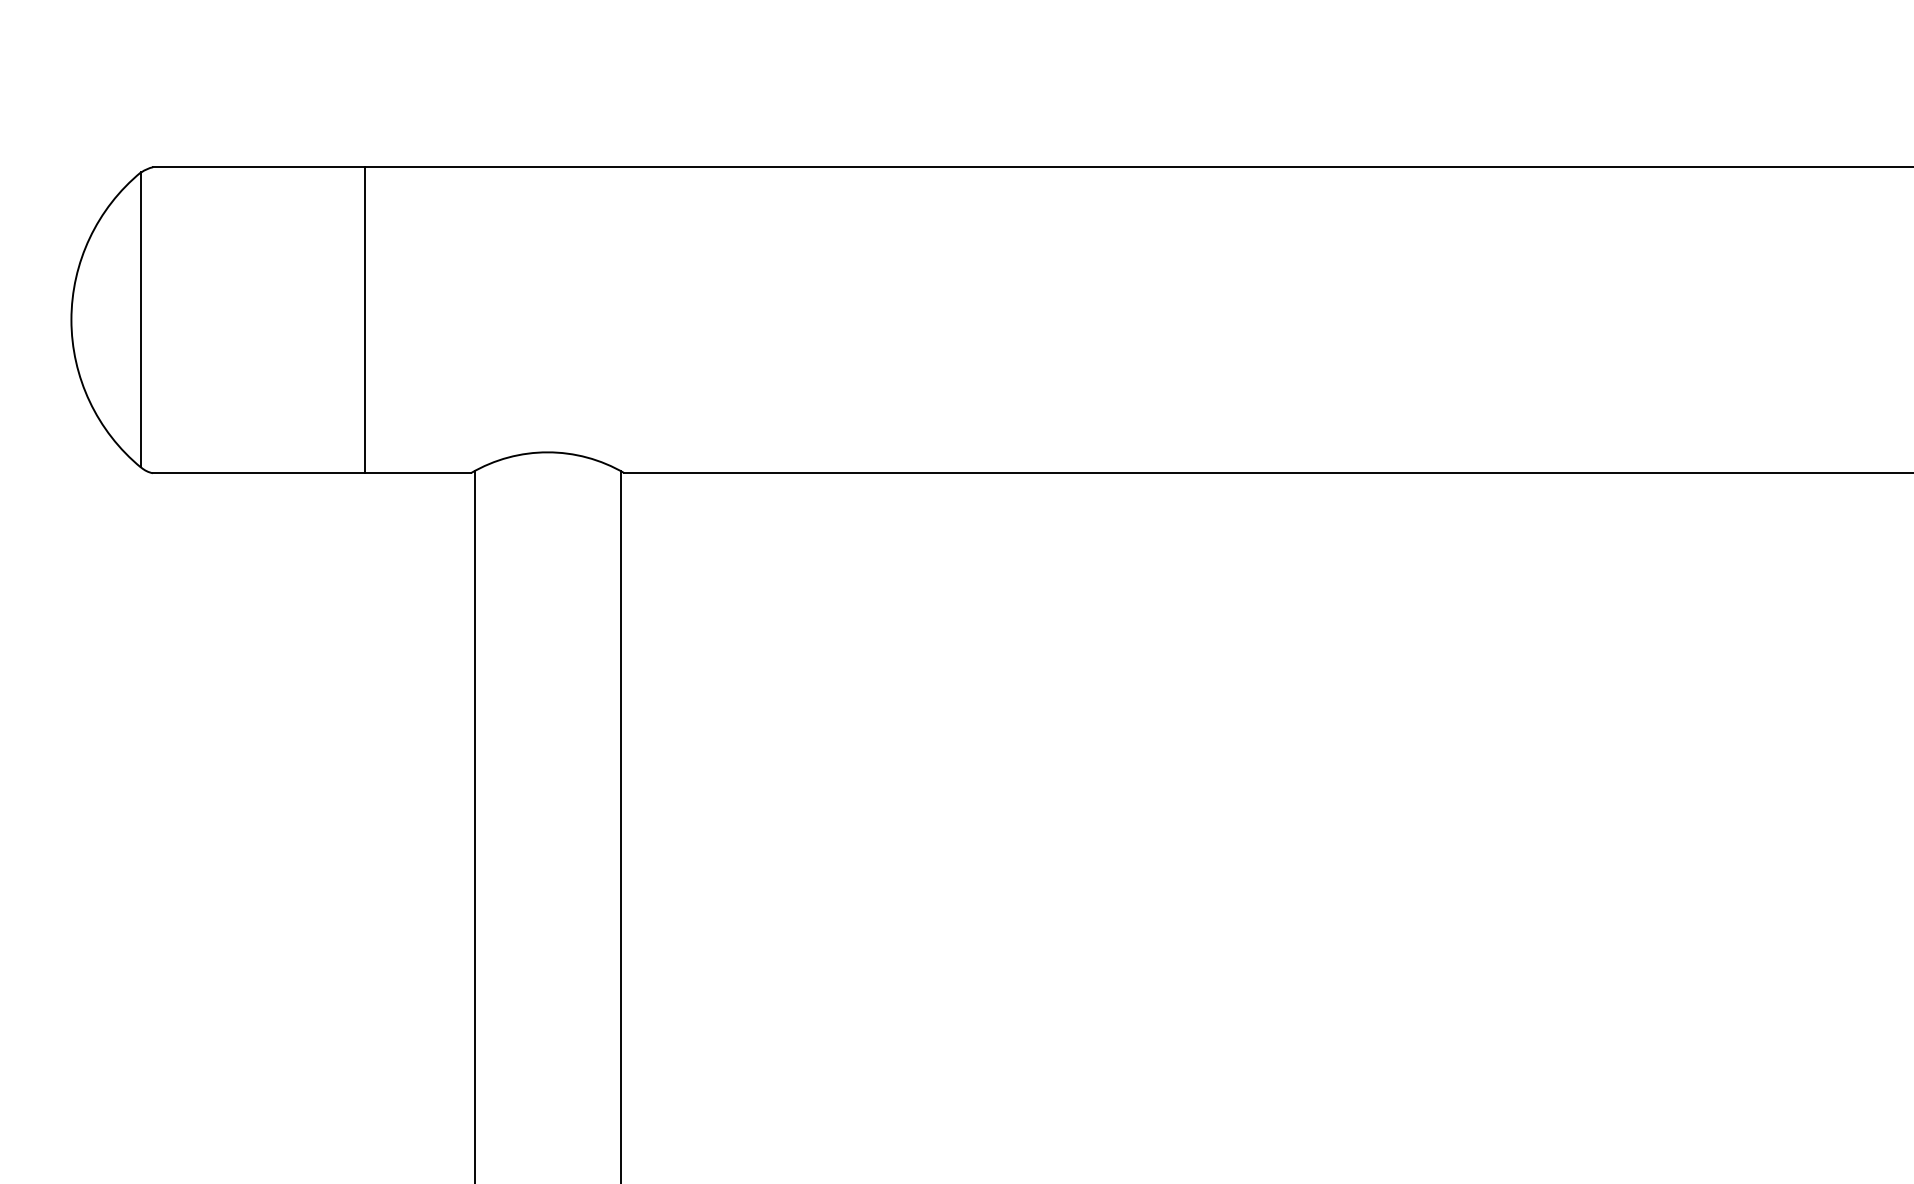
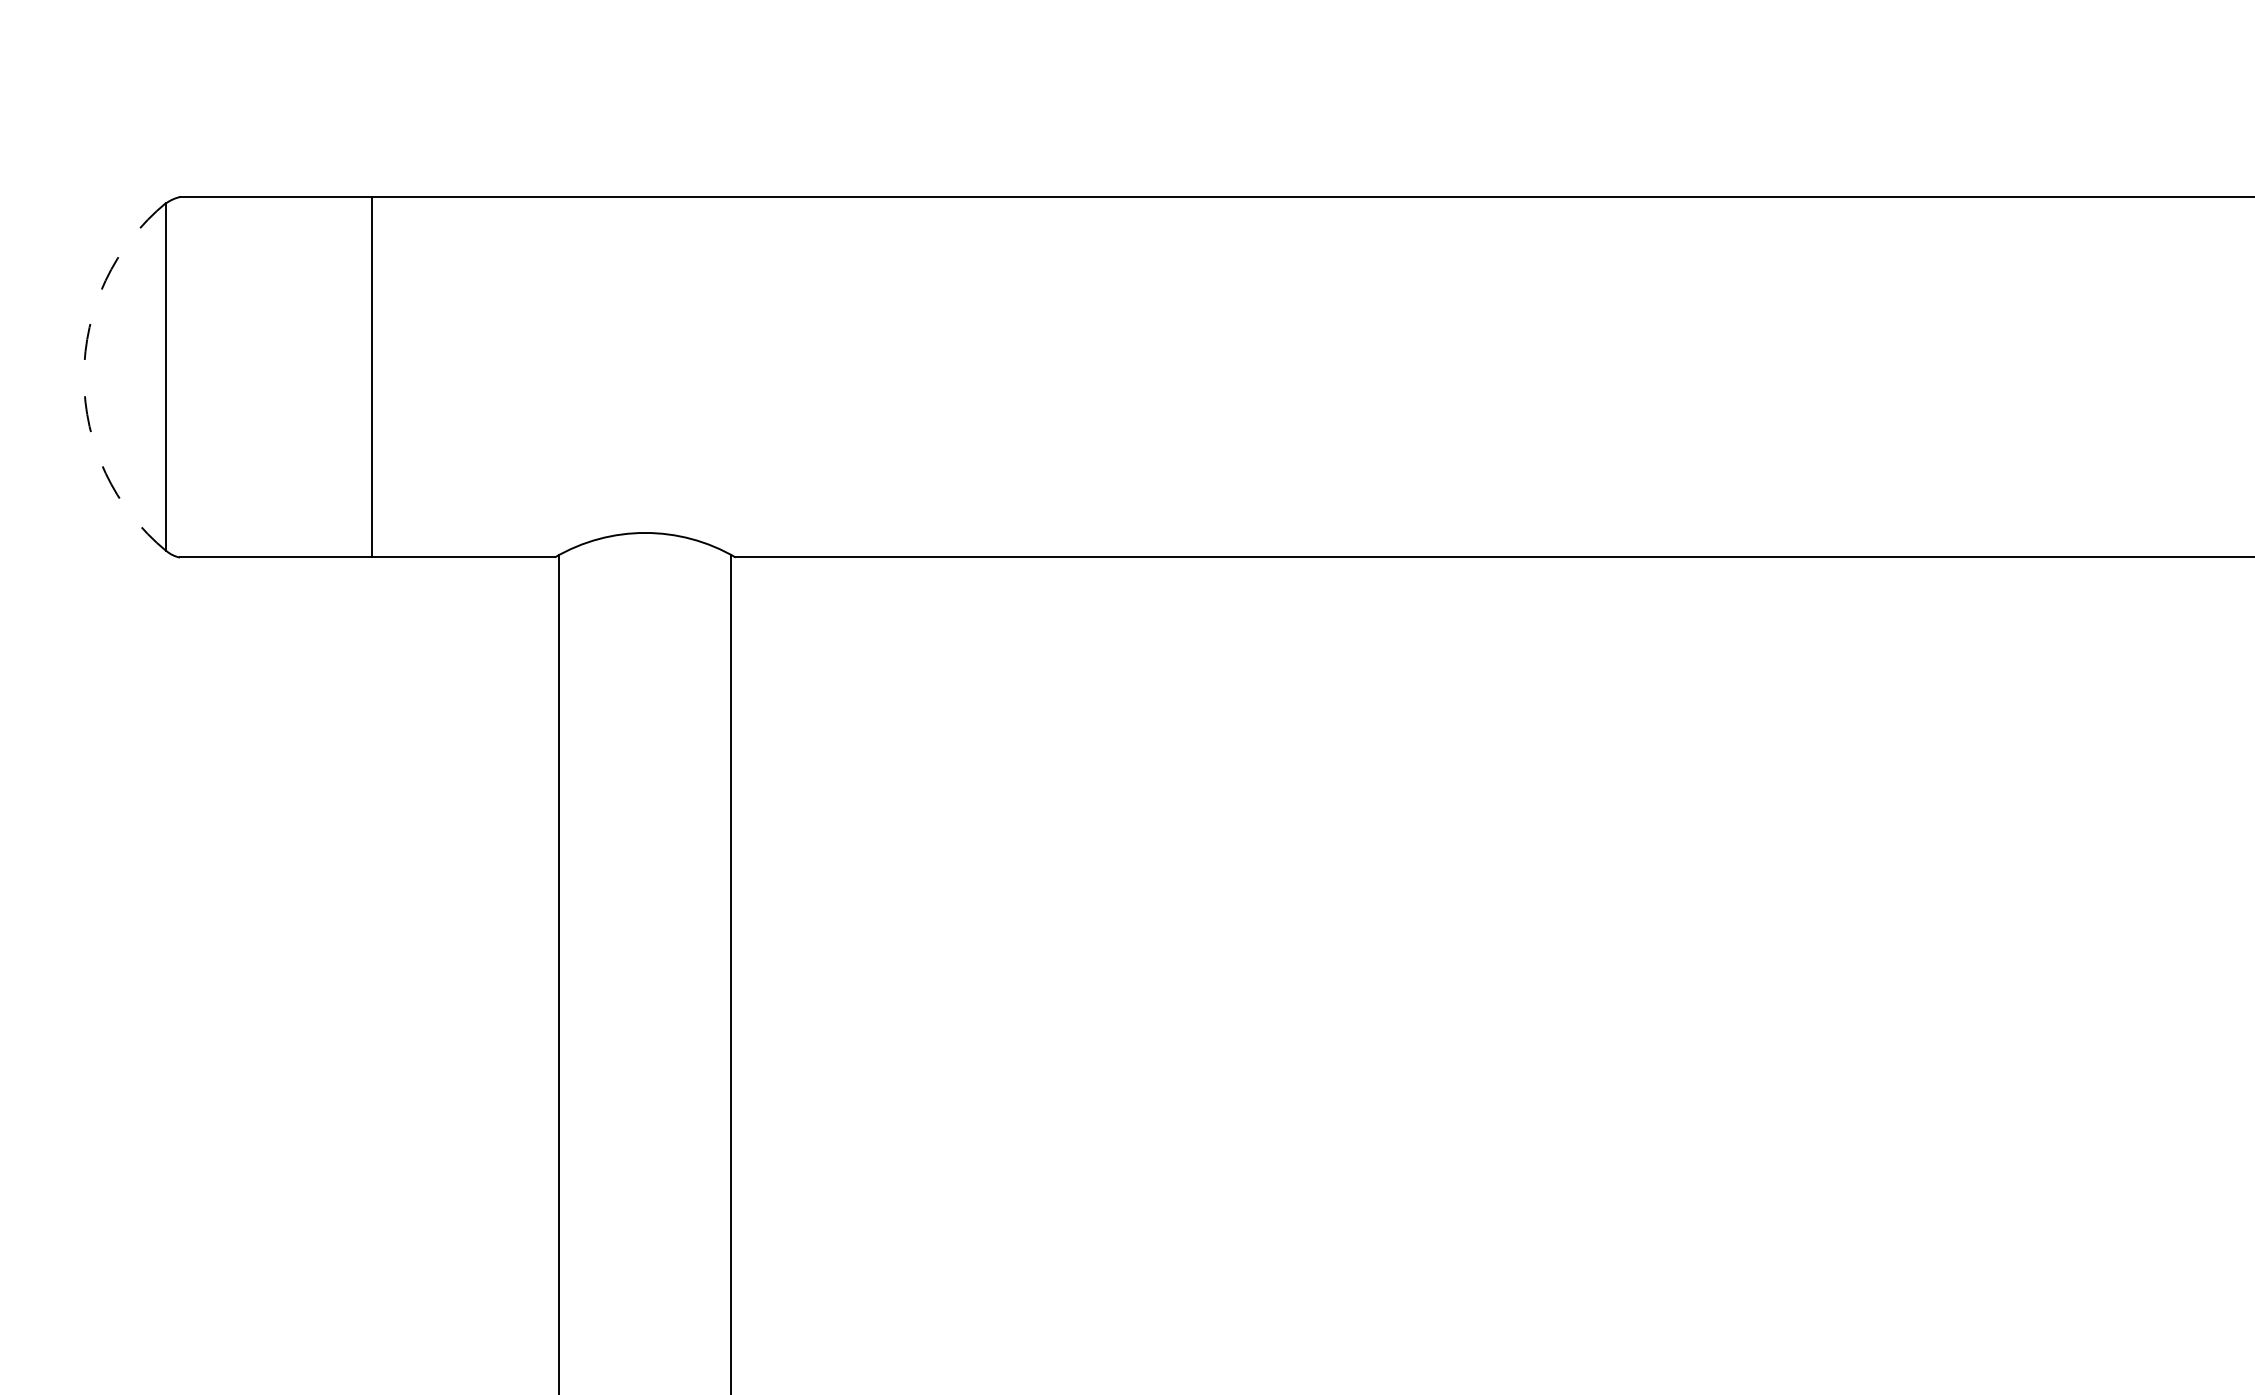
arc: (71, 319) -> (84, 376), solid -> dashed
line: (365, 319) -> (372, 376), moved

